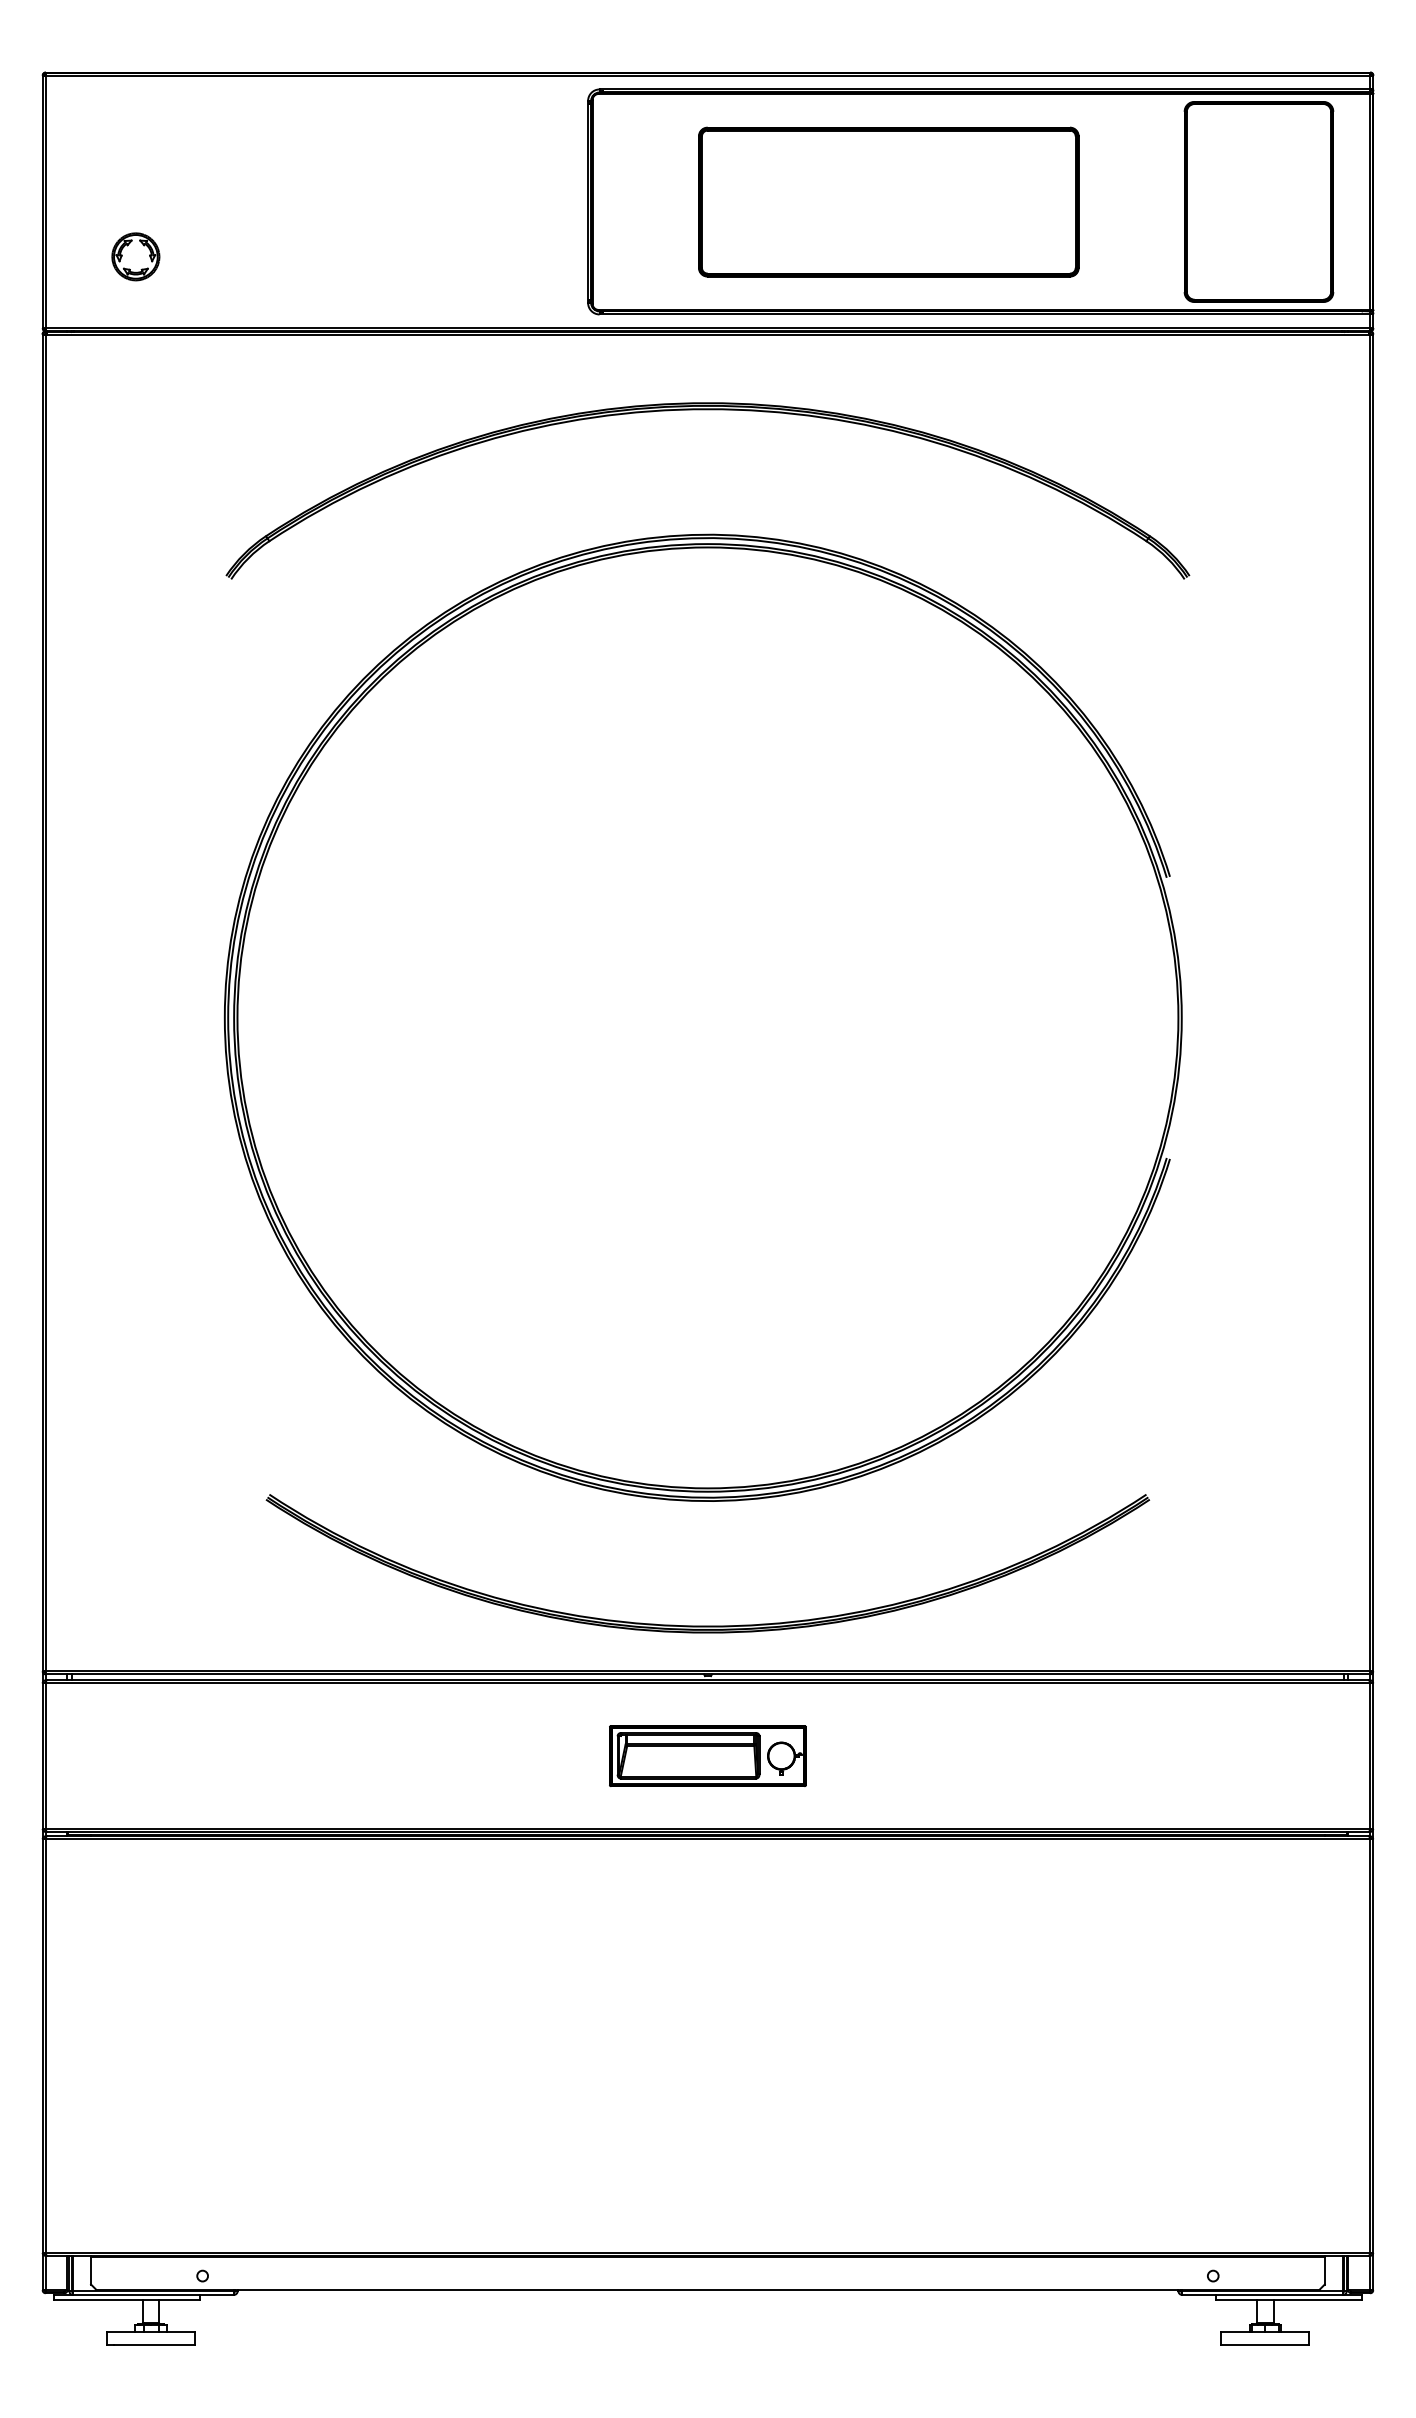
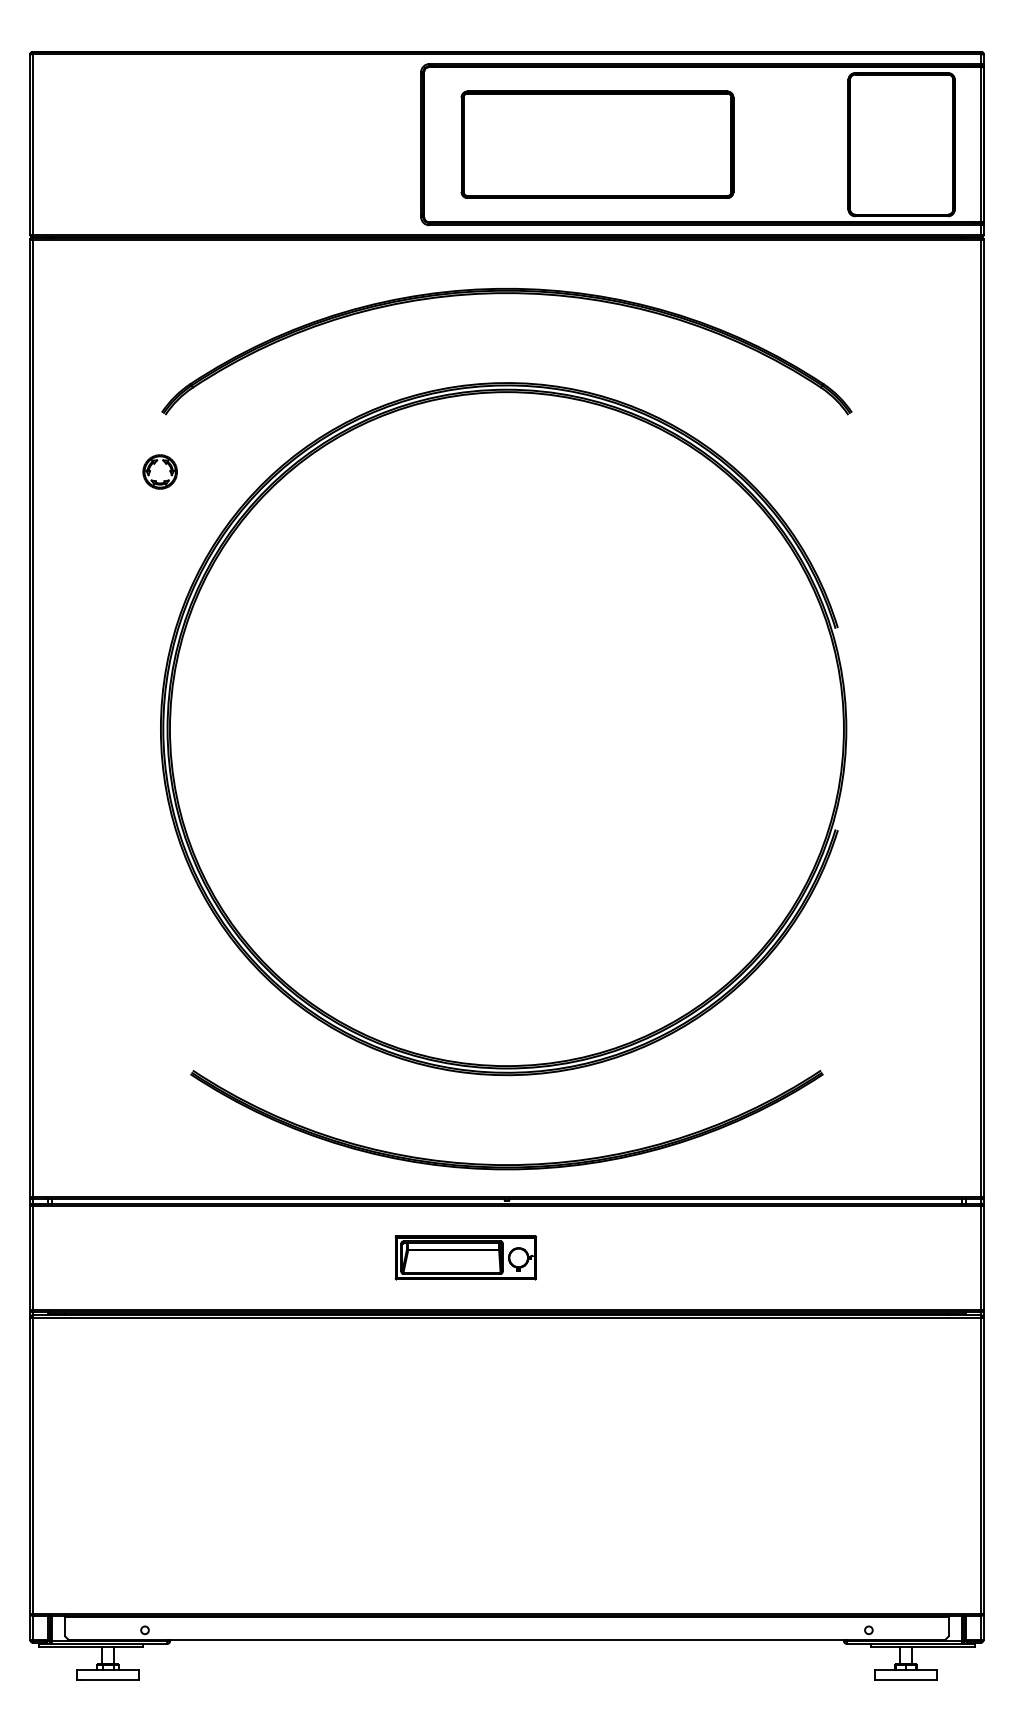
part: (888, 201) -> (597, 144), moved
part: (134, 256) -> (159, 471), moved
part: (707, 1755) -> (465, 1257), moved

